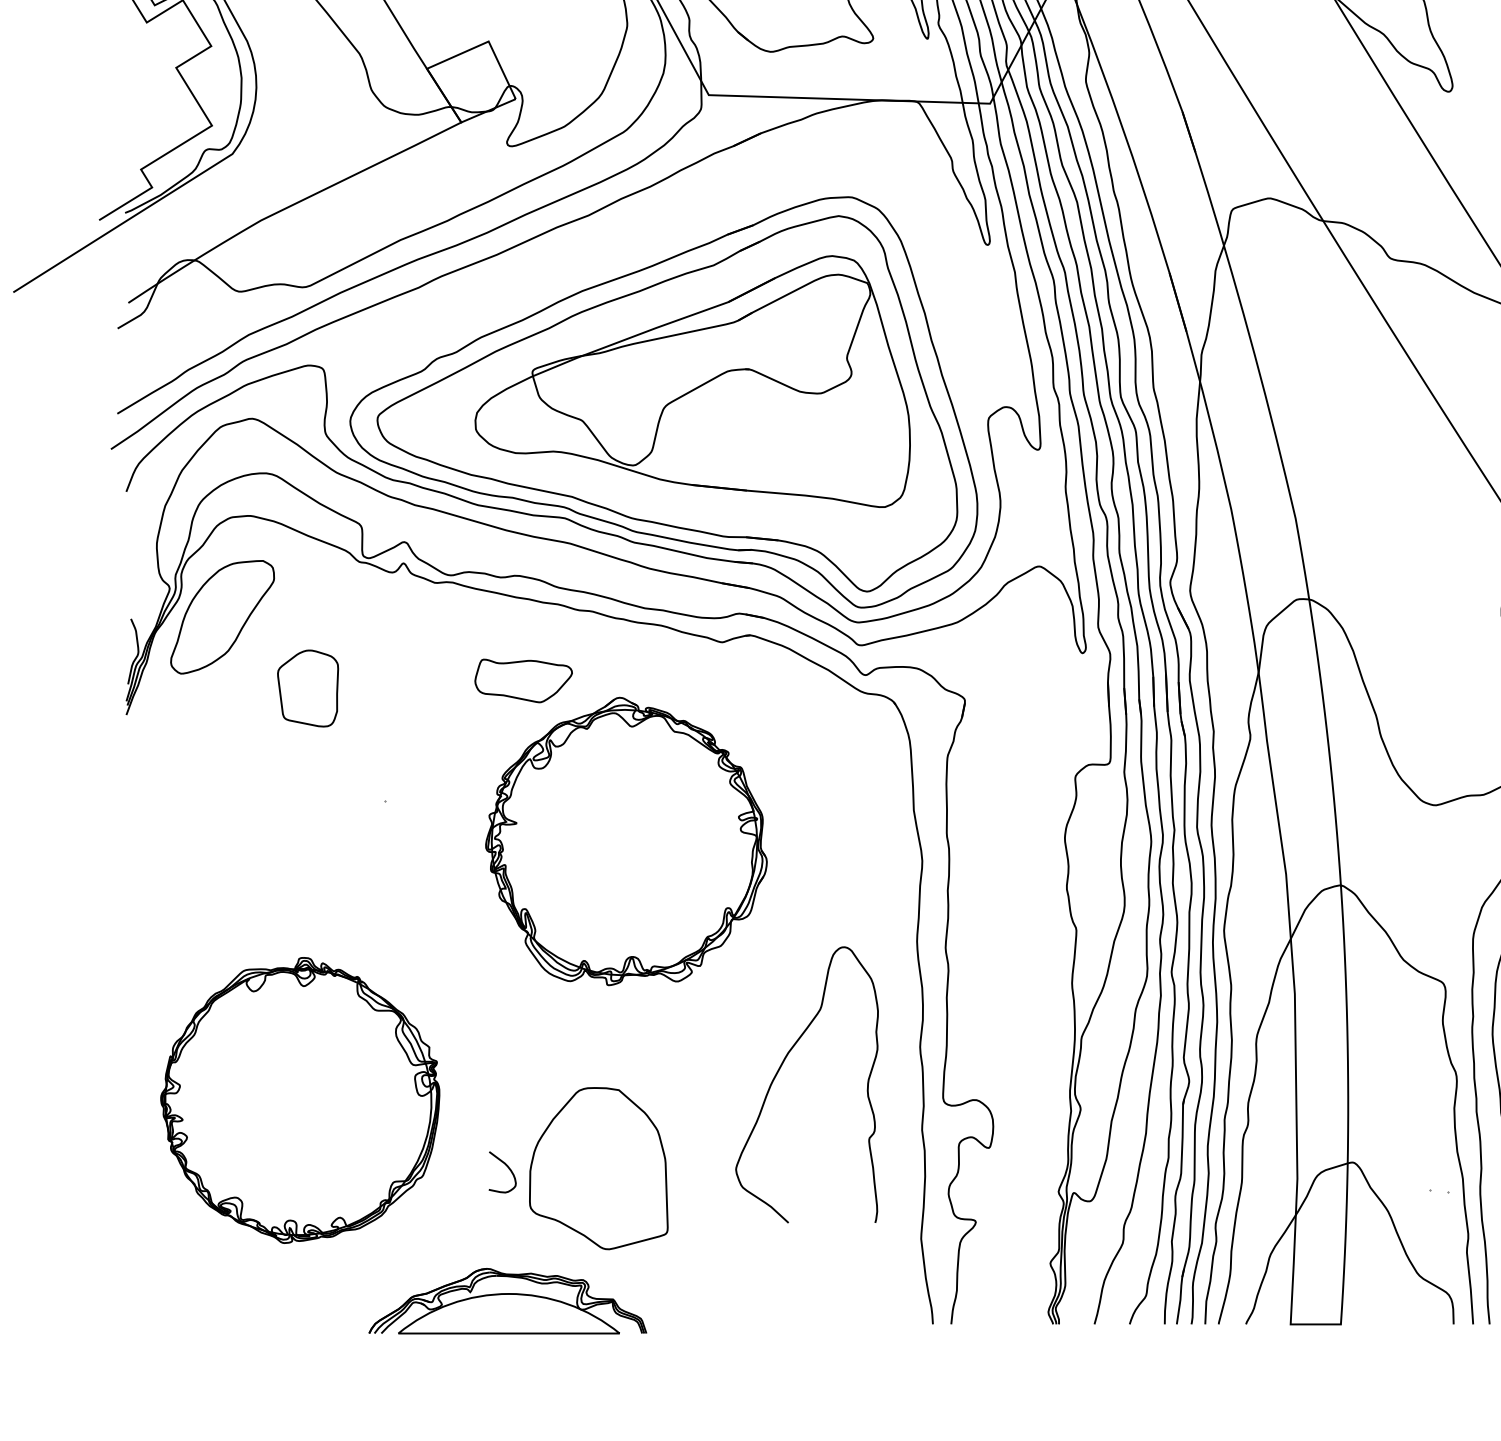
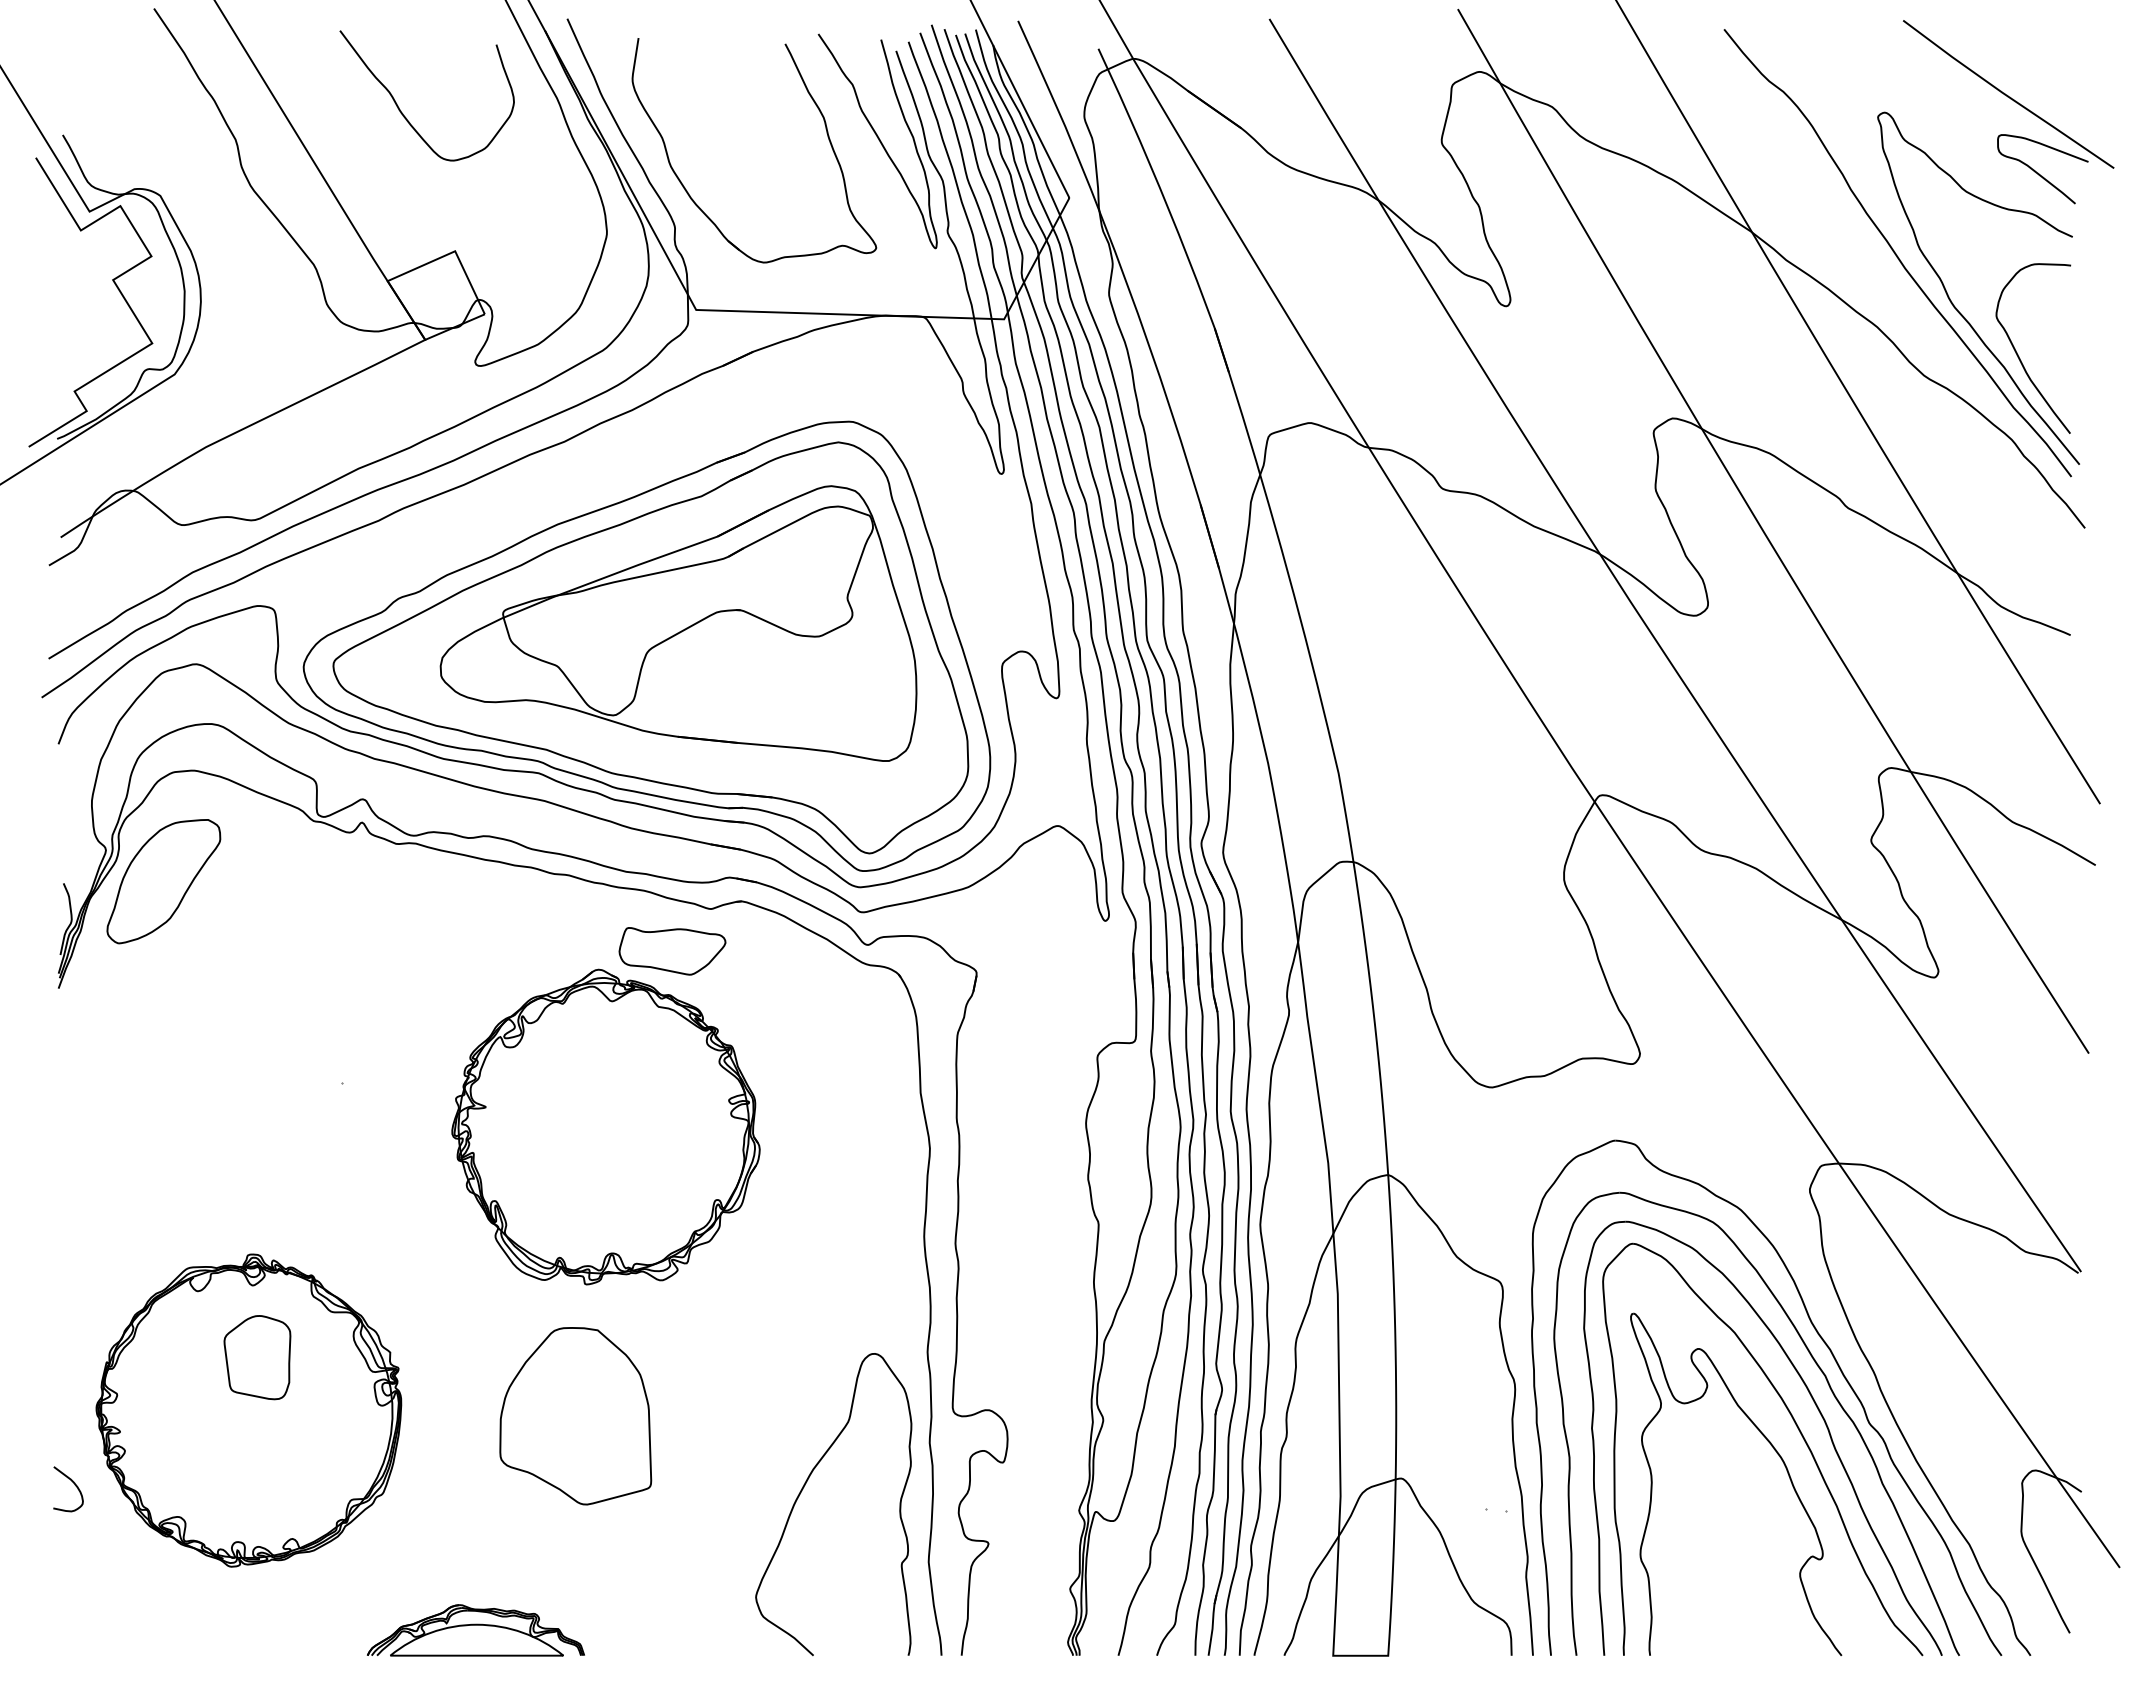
part: (523, 681) -> (672, 951), moved
part: (308, 688) -> (257, 1357), moved
curve: (779, 1071) -> (803, 1489), moved
curve: (508, 1168) -> (74, 1485), moved
part: (598, 1168) -> (575, 1416), moved
part: (507, 1301) -> (475, 1630), size x0.71

